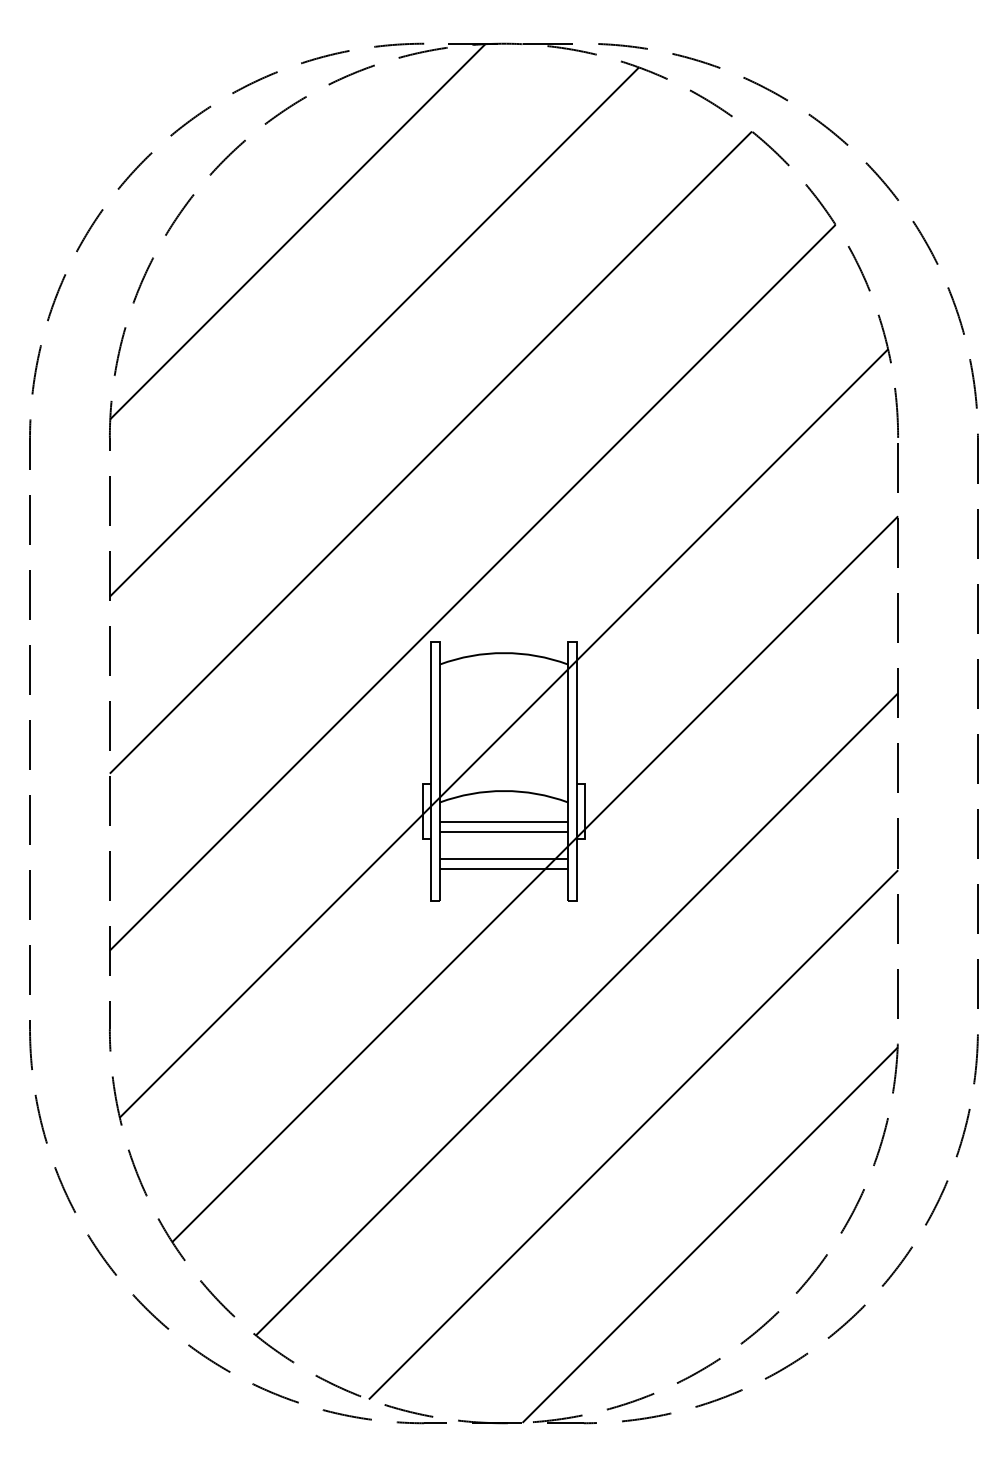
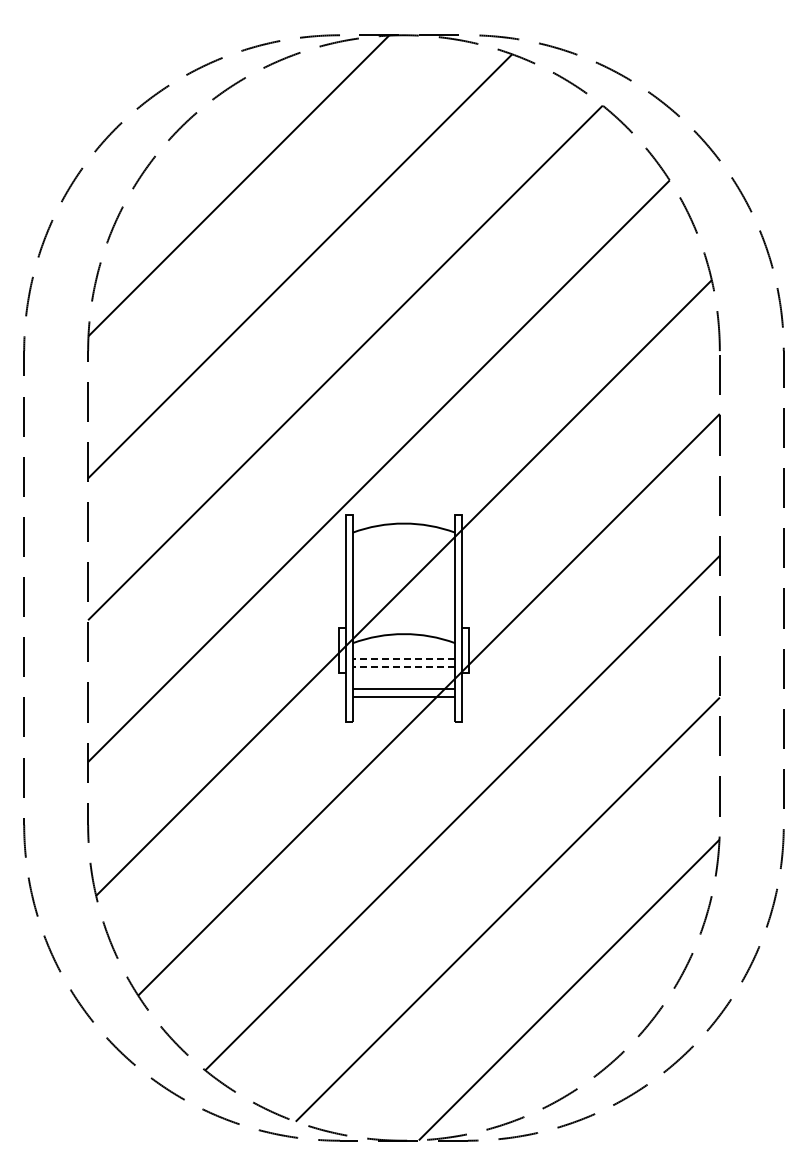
line: (503, 822) -> (403, 659), solid -> dashed
line: (503, 832) -> (403, 667), solid -> dashed

